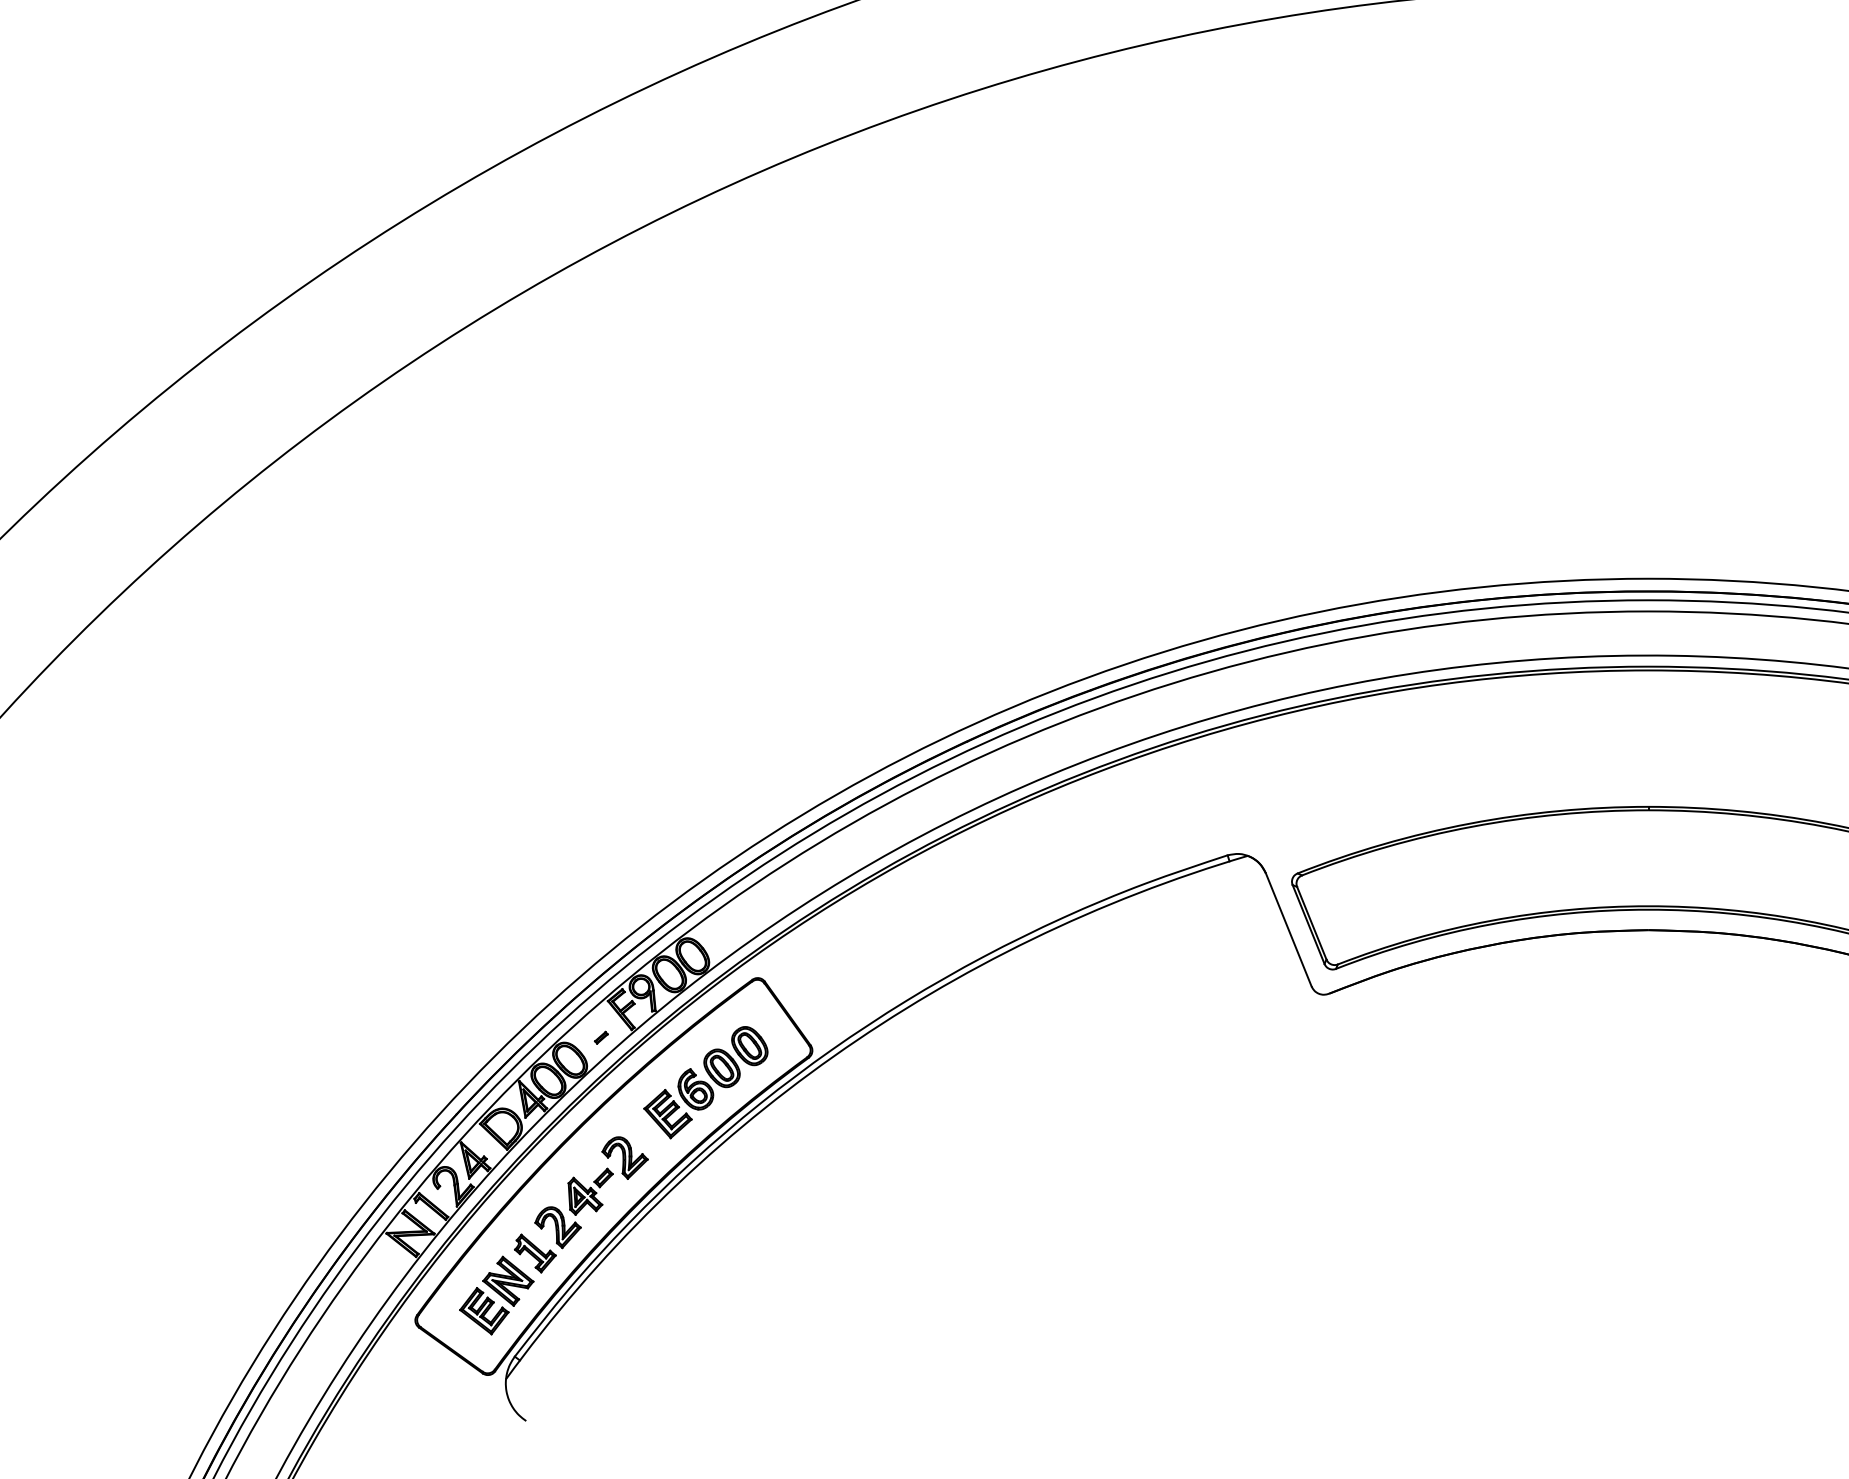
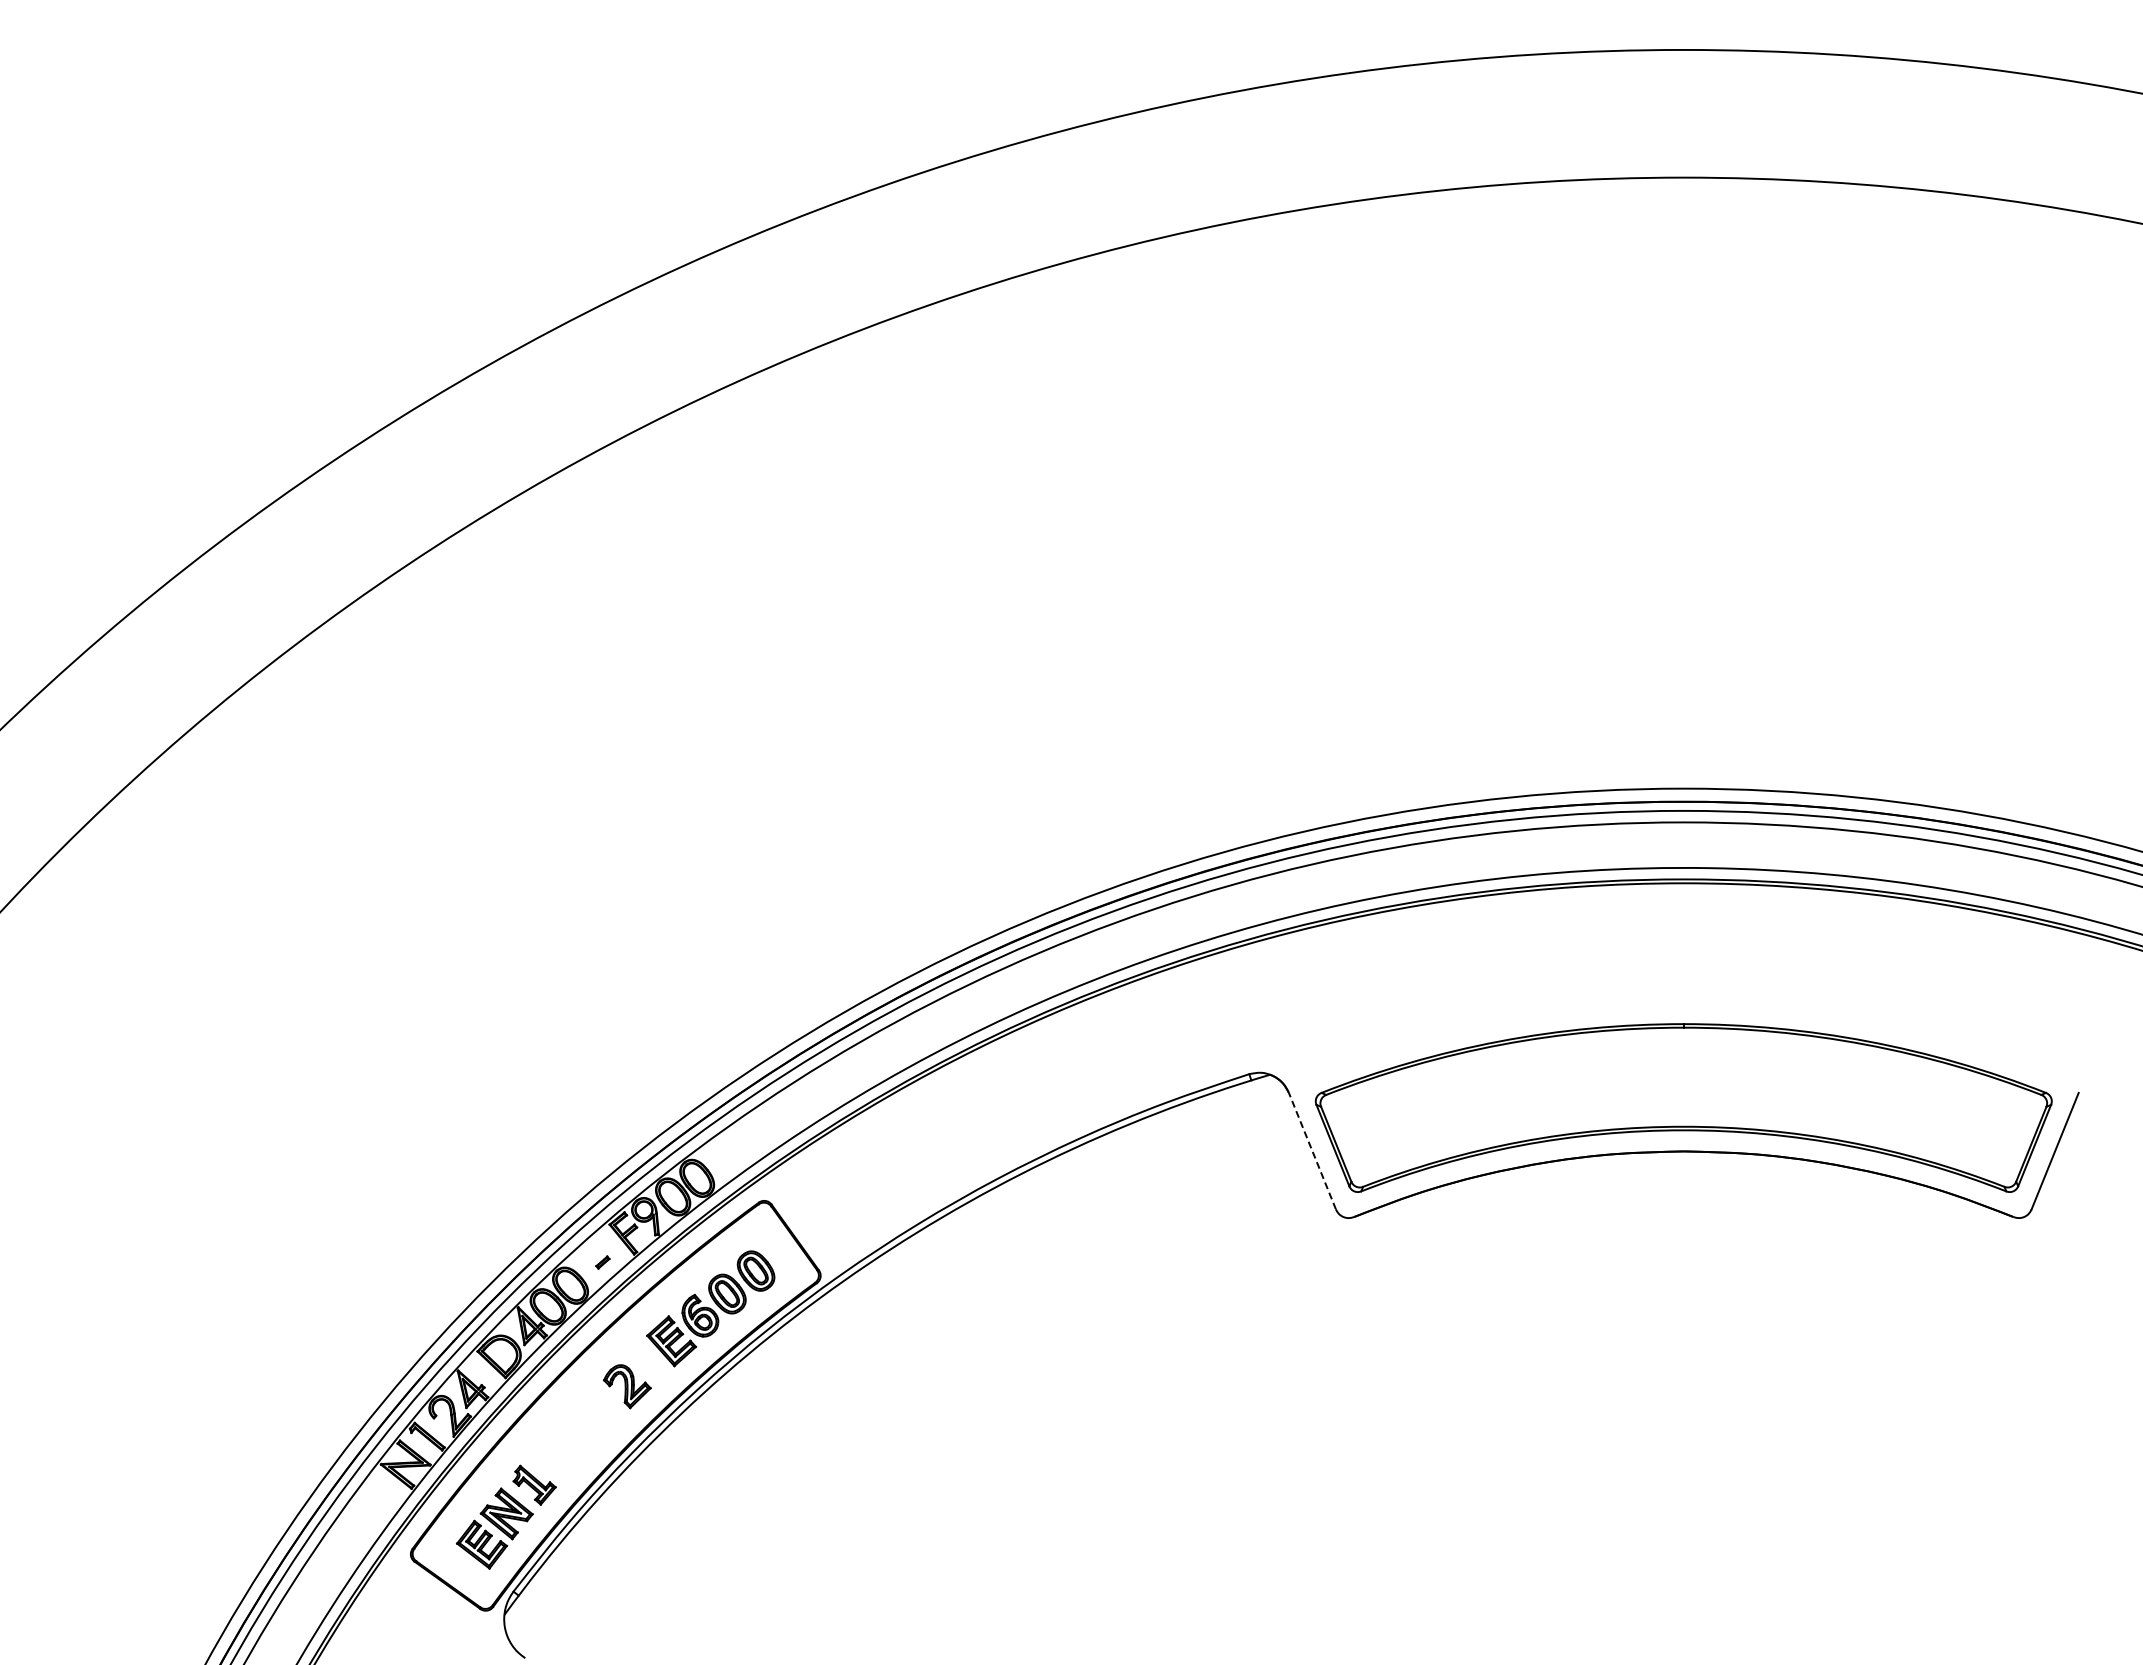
line: (1288, 930) -> (1312, 1151), solid -> dashed
part: (573, 1208) -> (574, 1438), removed

